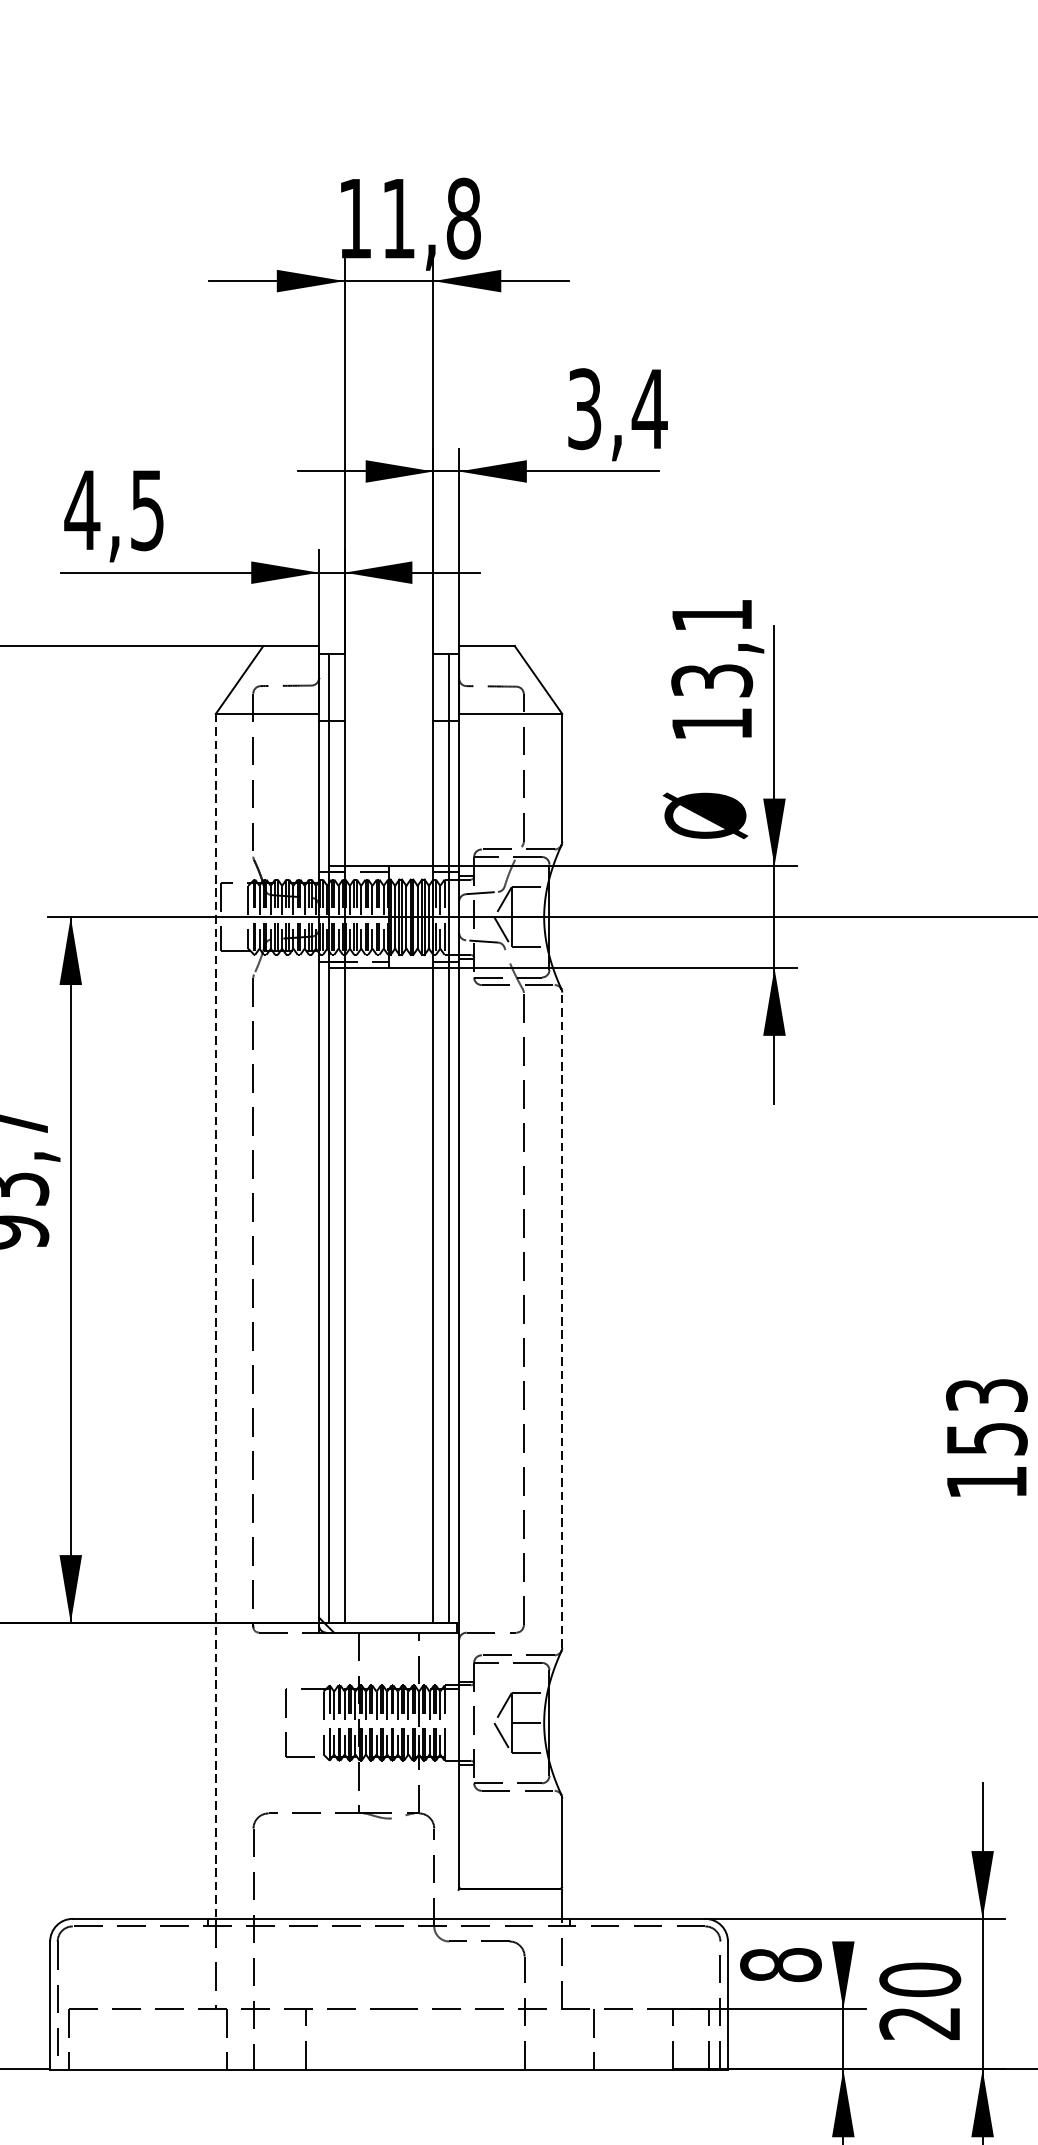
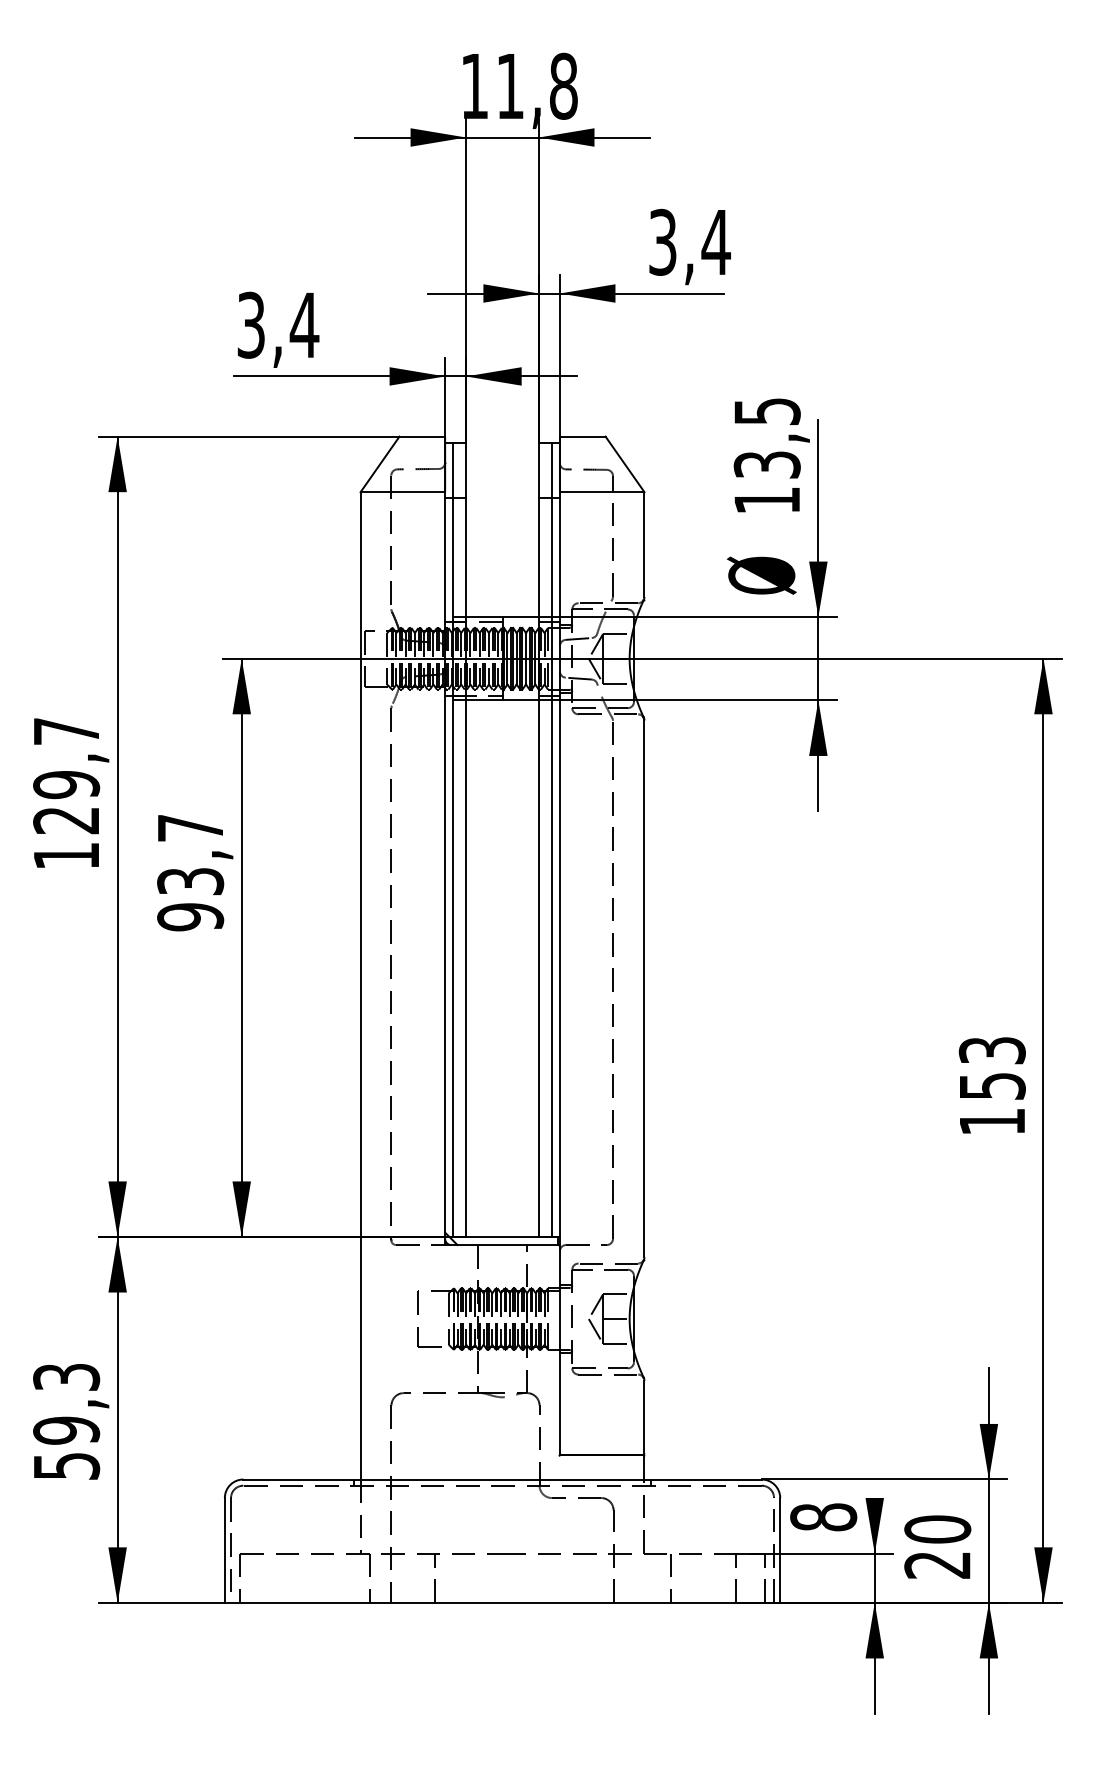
text: (114, 509) -> (277, 324), 4,5 -> 3,4
text: (712, 615) -> (767, 411), 13,1 -> 13,5
line: (215, 1315) -> (360, 985), dashed -> solid
line: (562, 1319) -> (644, 988), dashed -> solid

